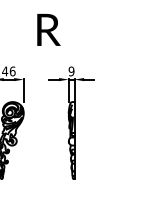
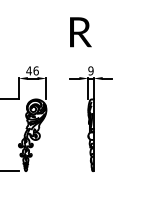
text: (48, 30) -> (80, 32), moved

